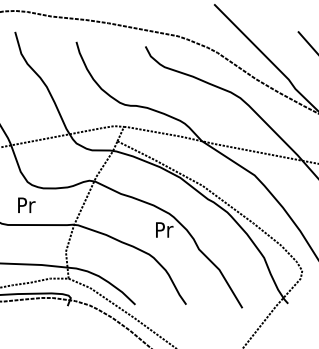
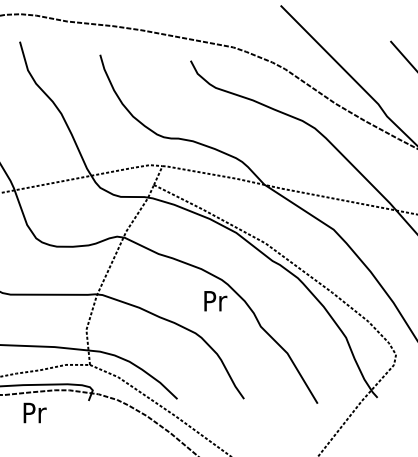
text: (26, 204) -> (34, 411), moved

